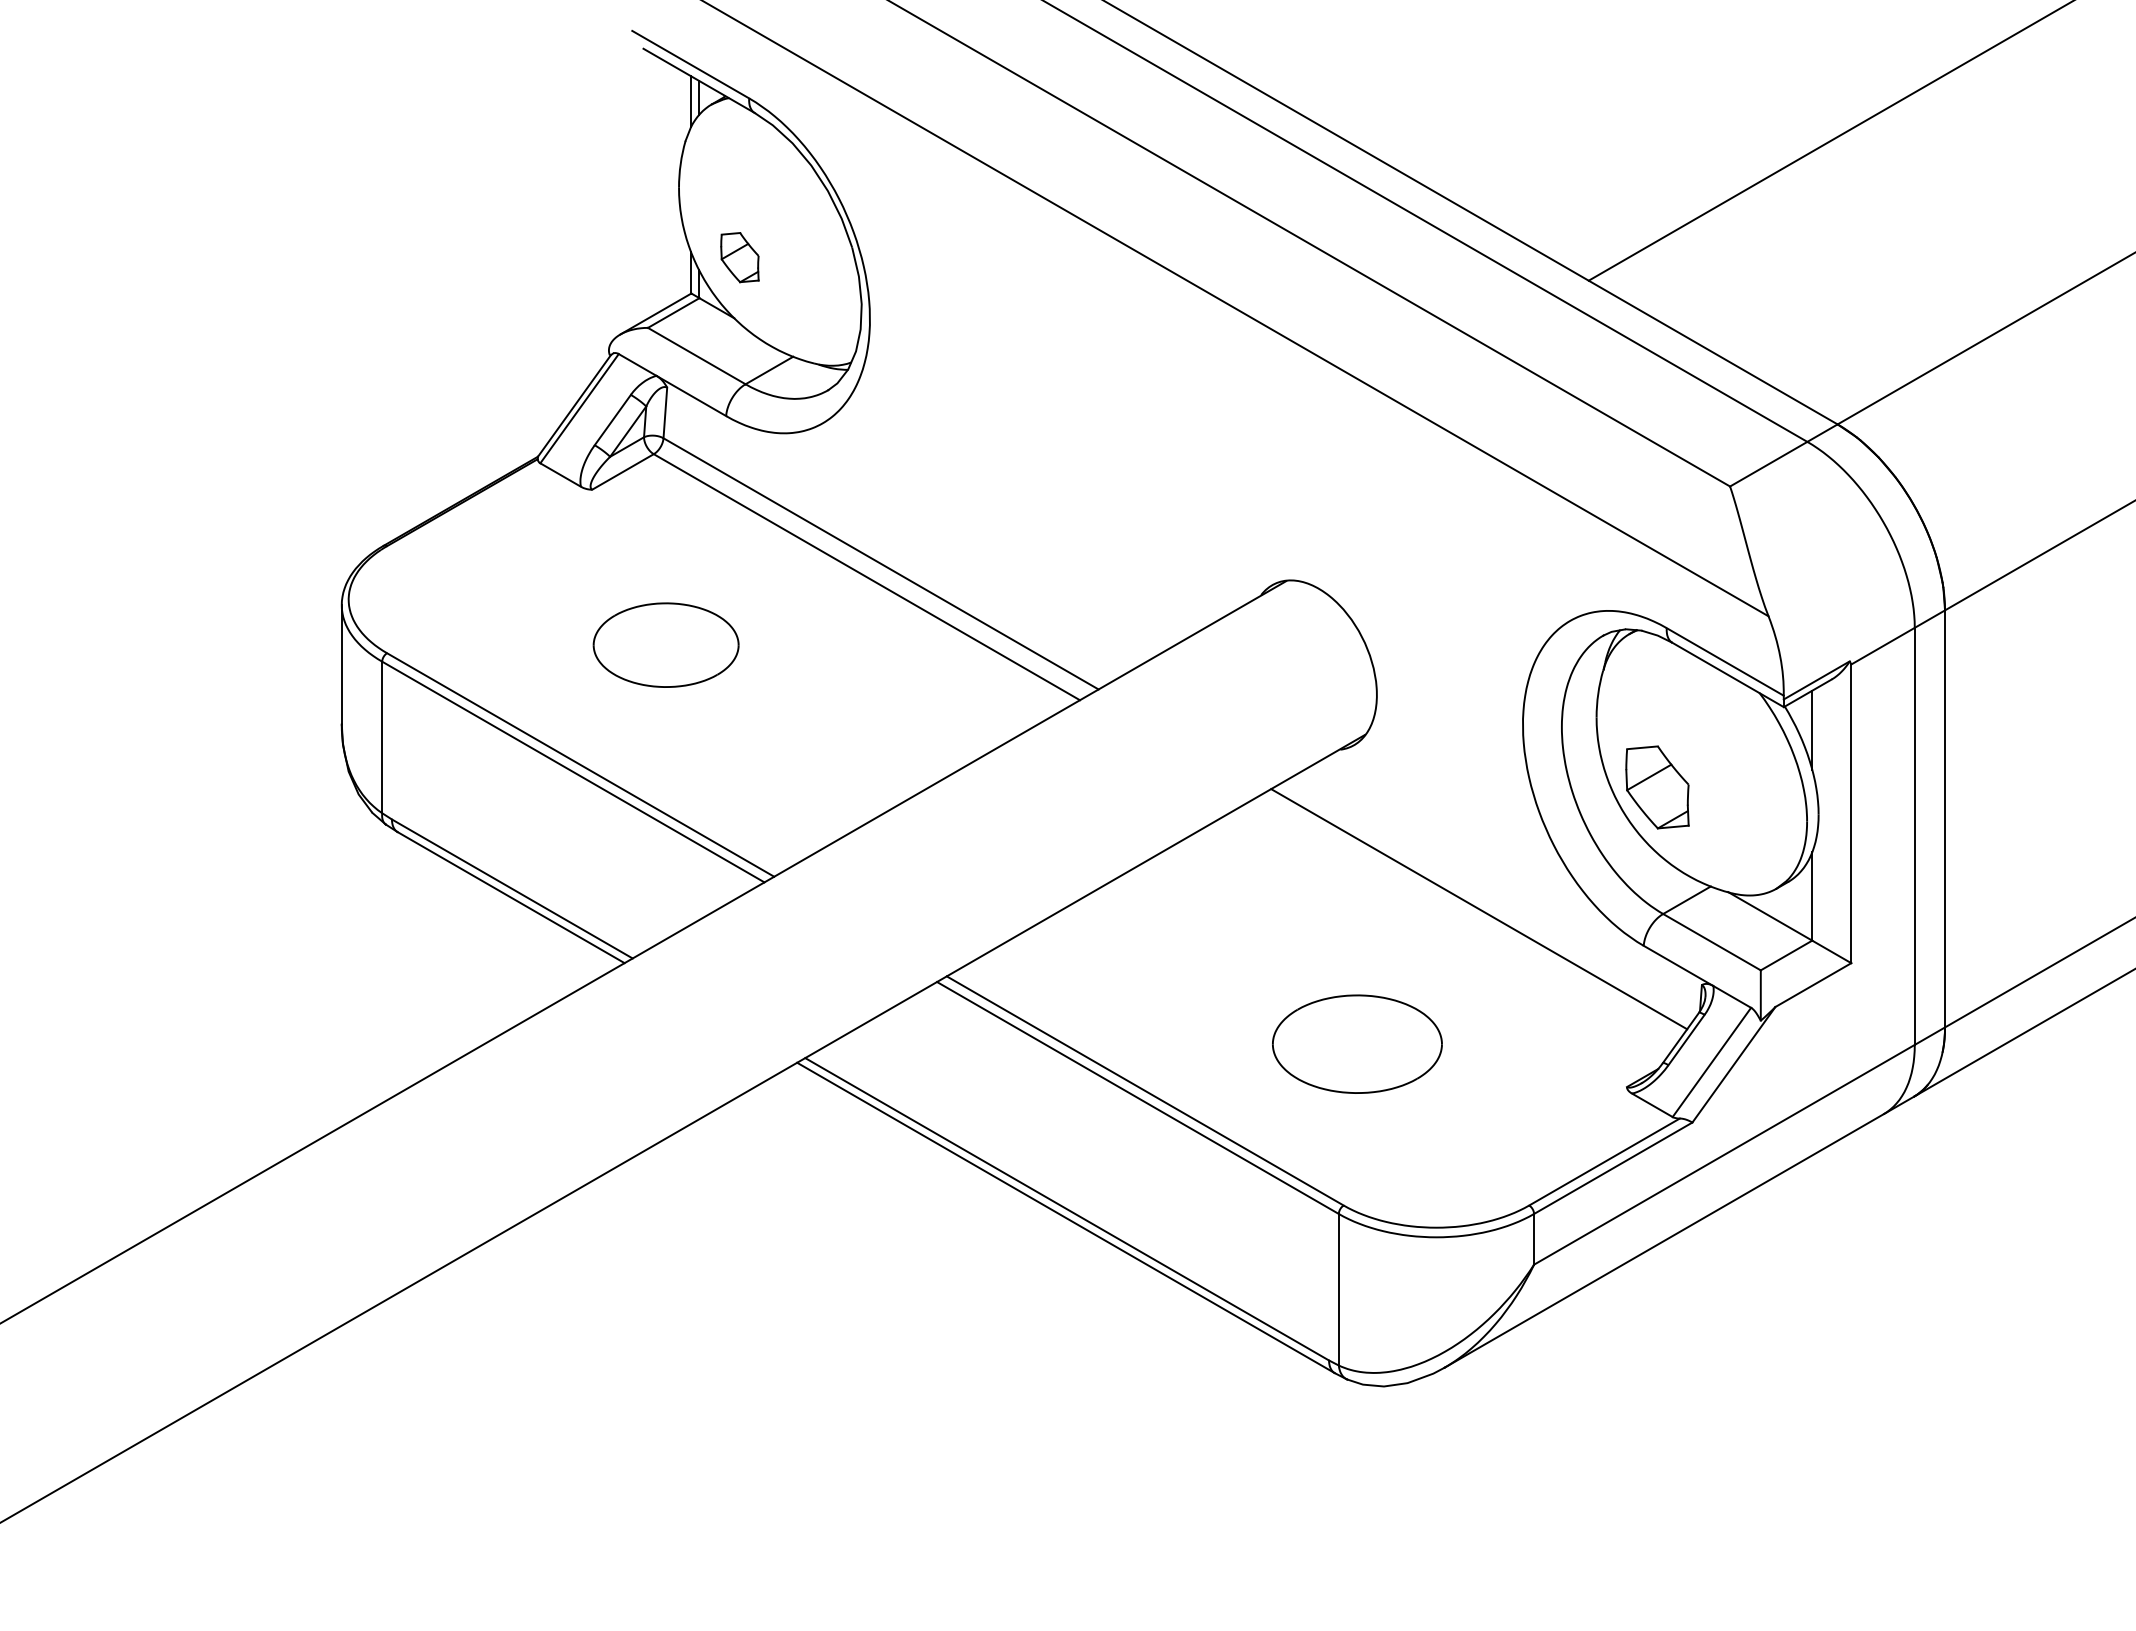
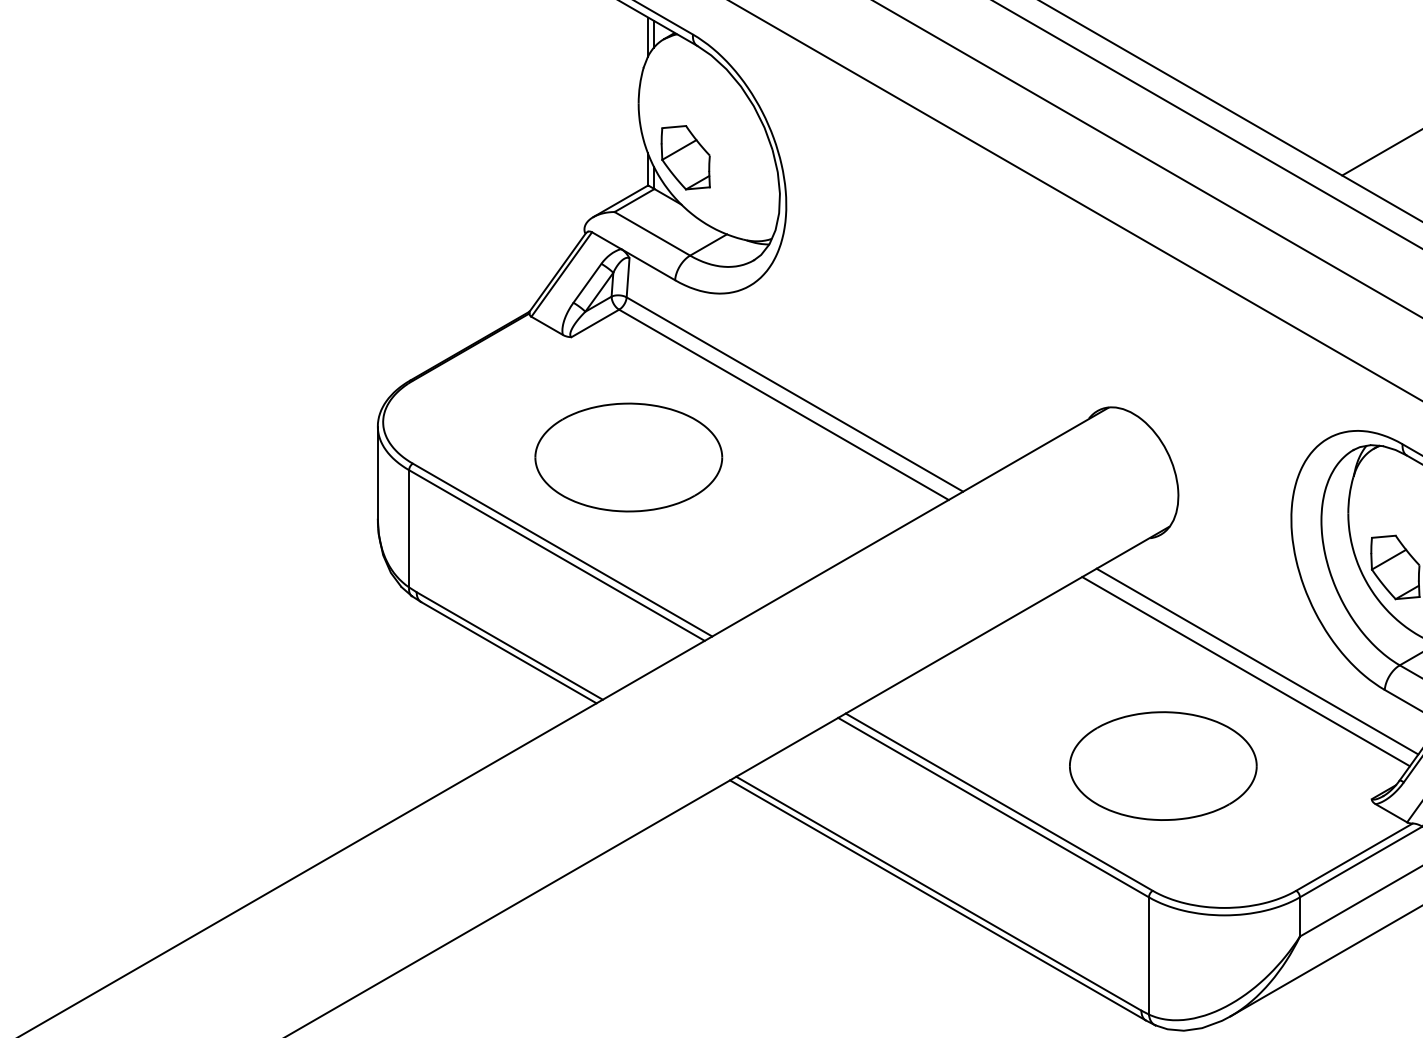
part: (739, 257) -> (685, 157), size x1.67
part: (665, 644) -> (628, 456), size x1.67
line: (1464, 921) -> (1246, 671), added
part: (1357, 1043) -> (1163, 765), size x1.43

